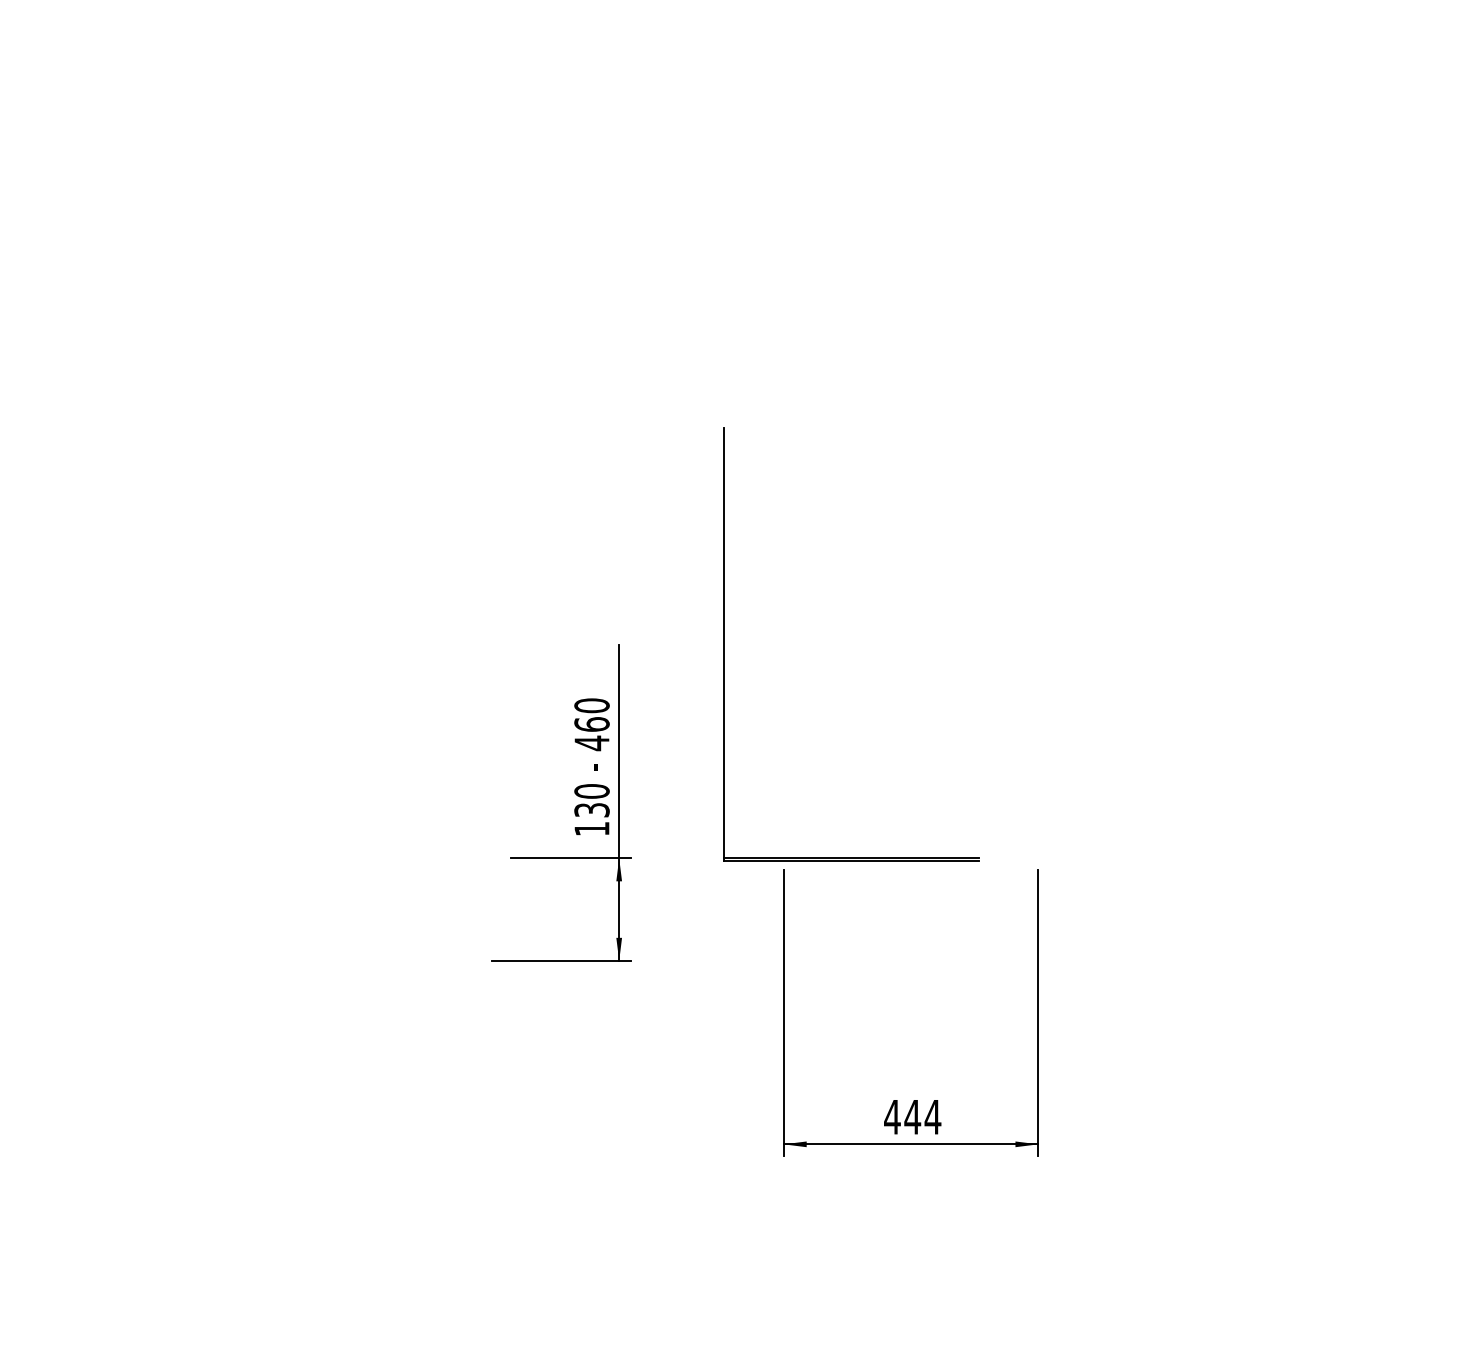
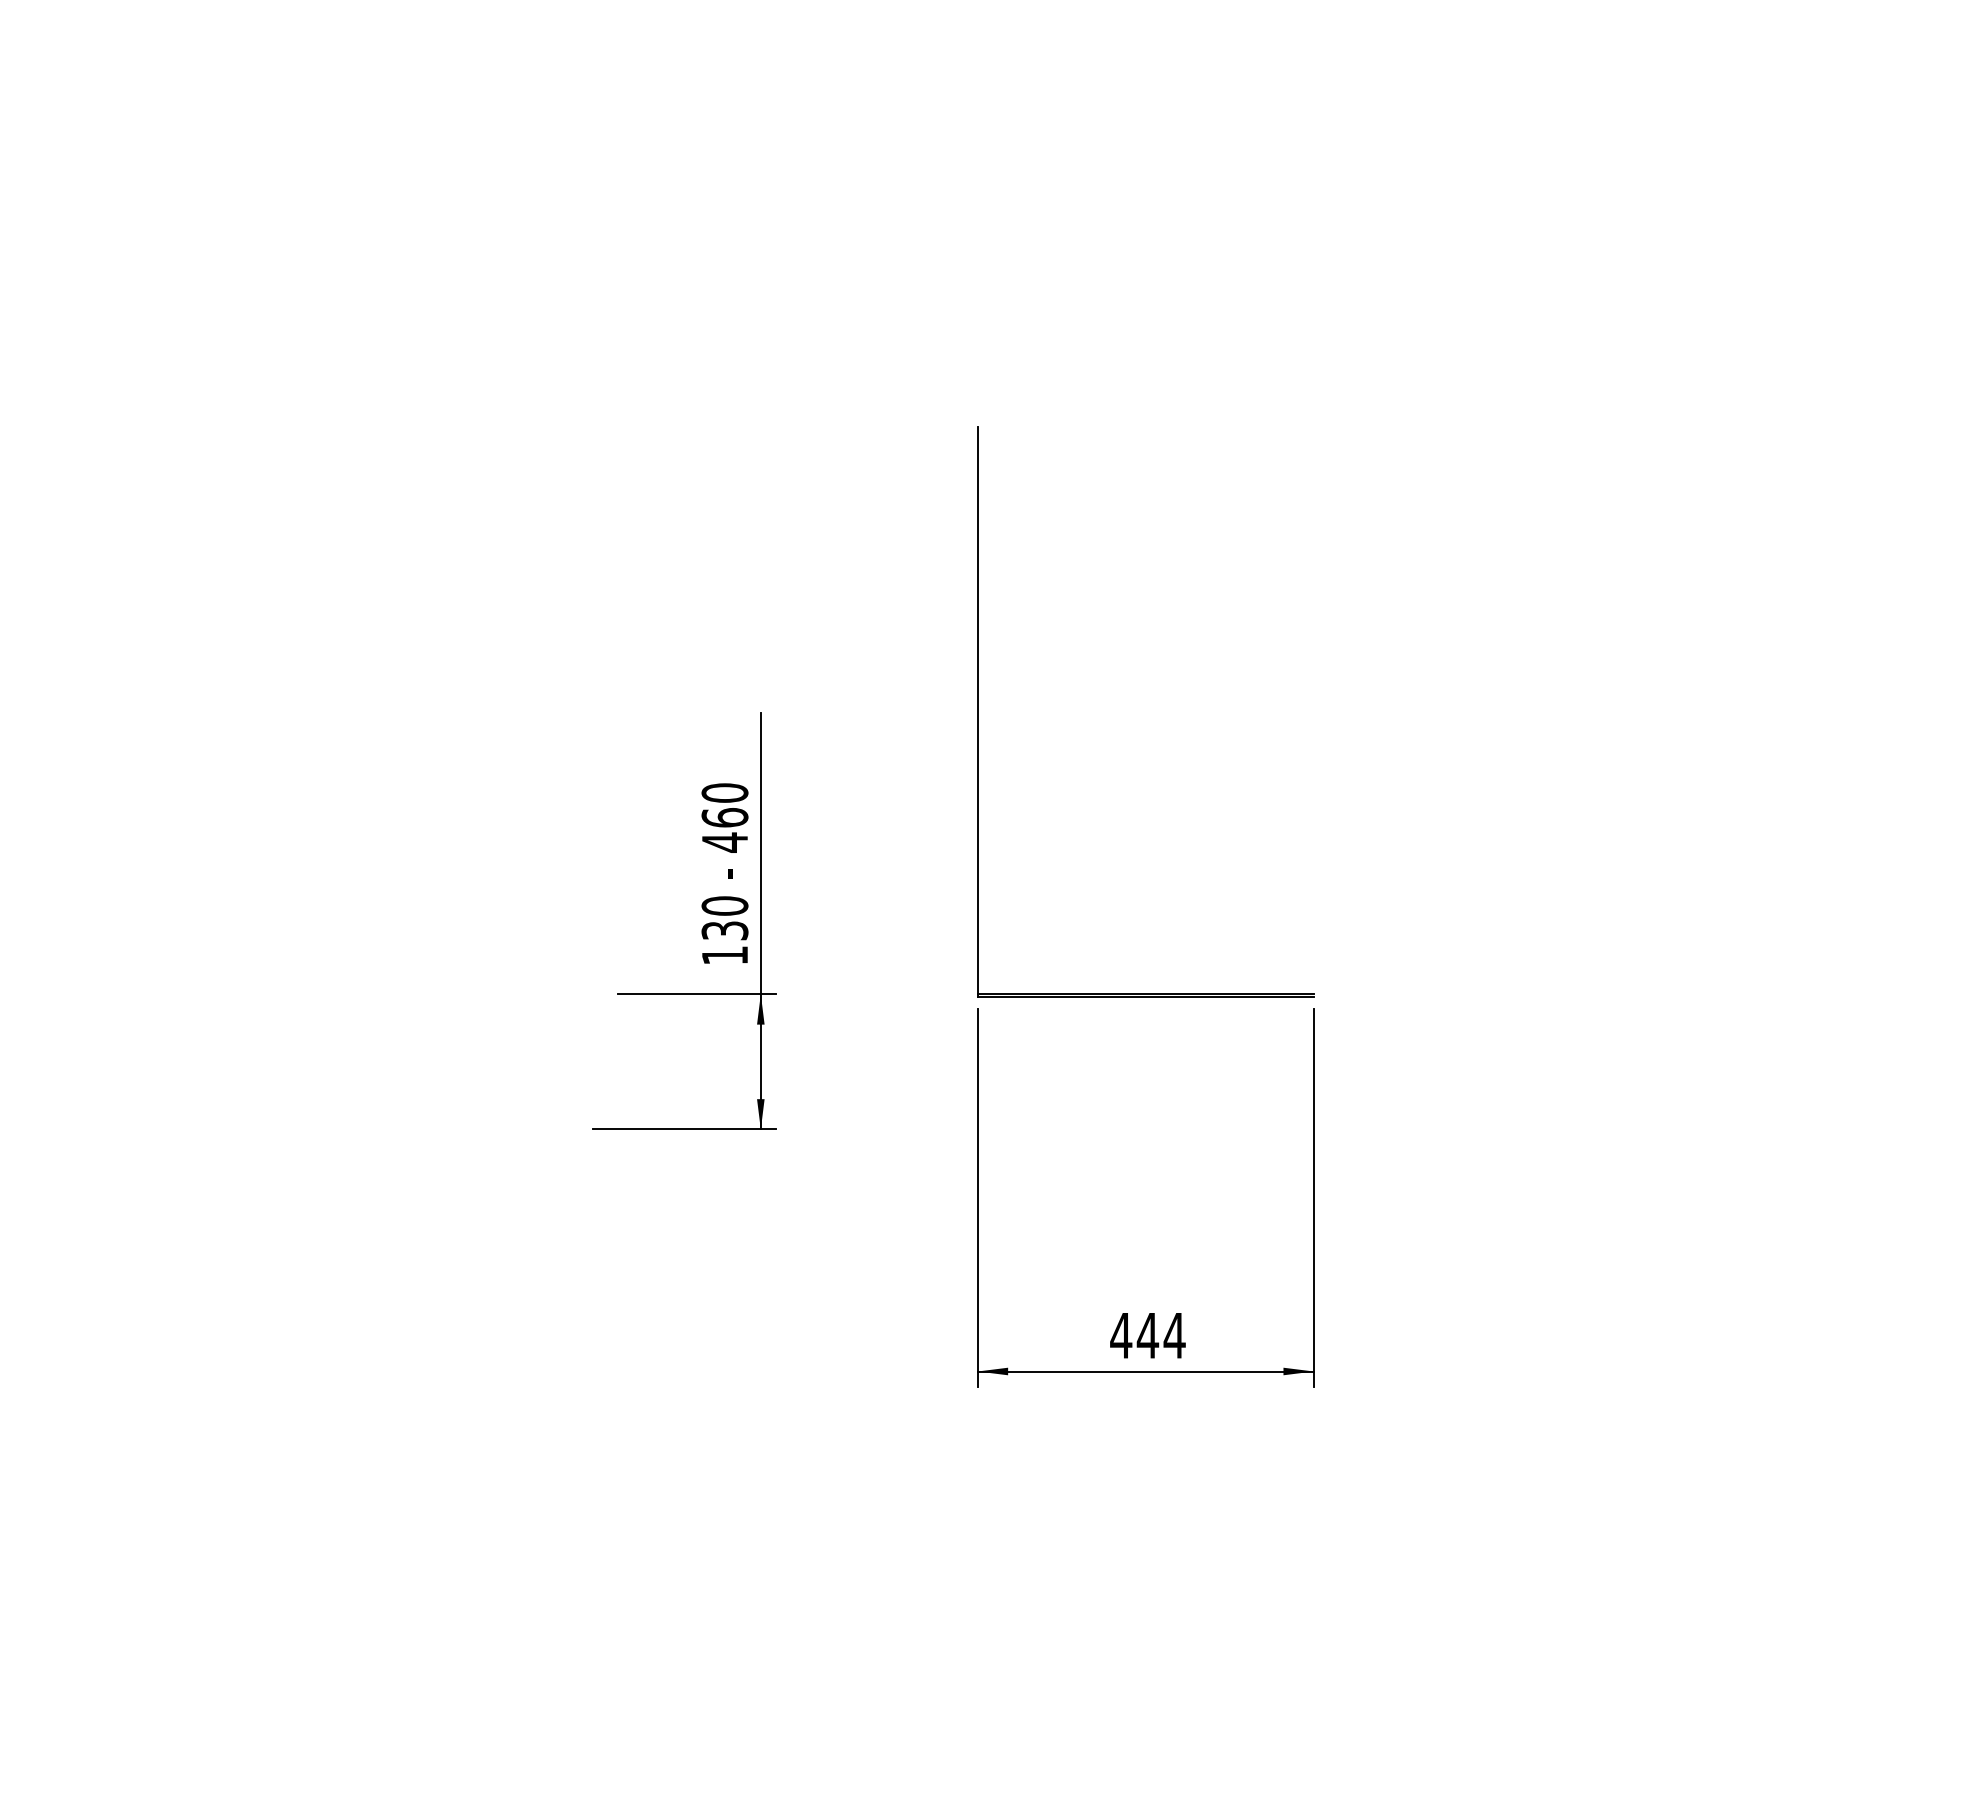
part: (724, 643) -> (978, 711), moved

